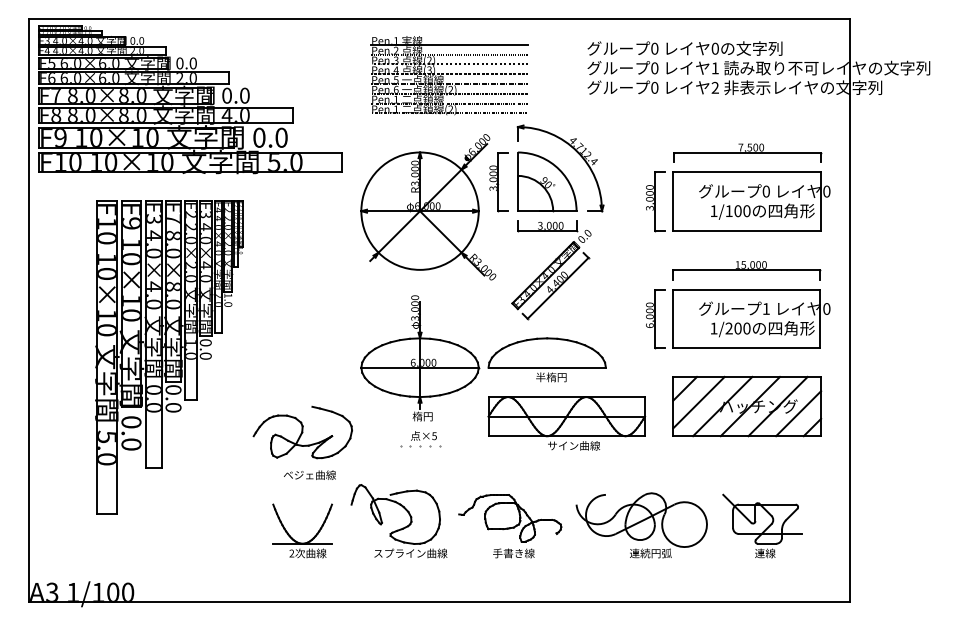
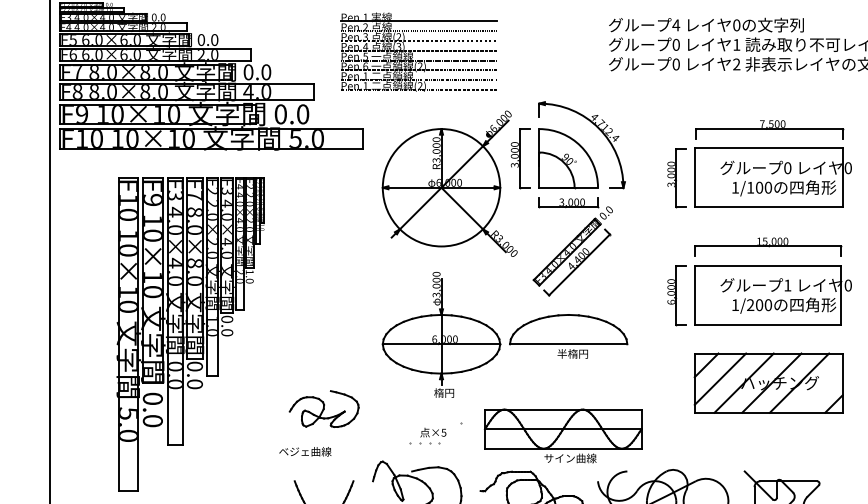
text: (654, 48) -> (675, 25), 0 -> 4
part: (449, 75) -> (418, 52), moved
line: (798, 413) -> (819, 390), removed
part: (566, 423) -> (562, 436), moved
part: (302, 432) -> (323, 409), size x0.7
part: (418, 439) -> (427, 436), moved
text: (309, 474) -> (304, 451), moved

